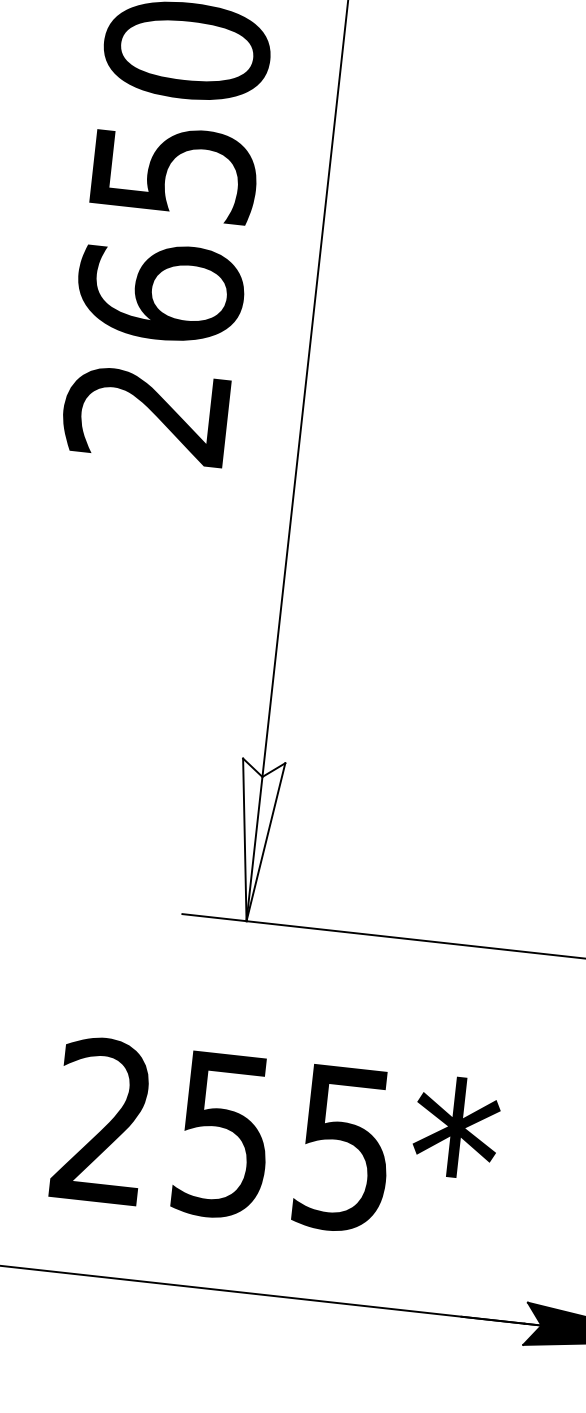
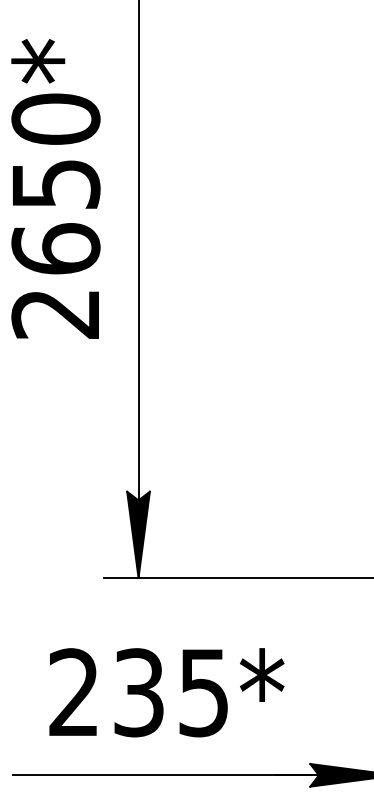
fill: (255, 840) -> (138, 534), added
text: (222, 1134) -> (138, 692), 255* -> 235*

